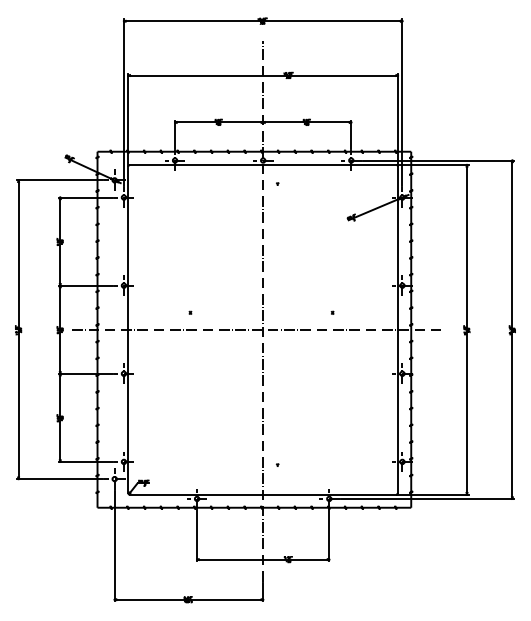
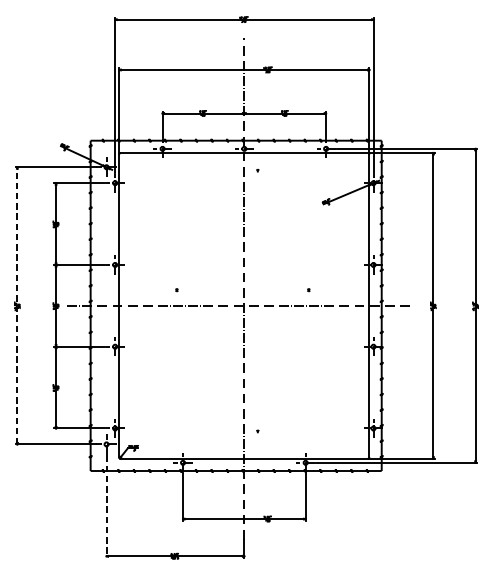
line: (18, 329) -> (17, 305), solid -> dashed
line: (114, 546) -> (106, 506), solid -> dashed

